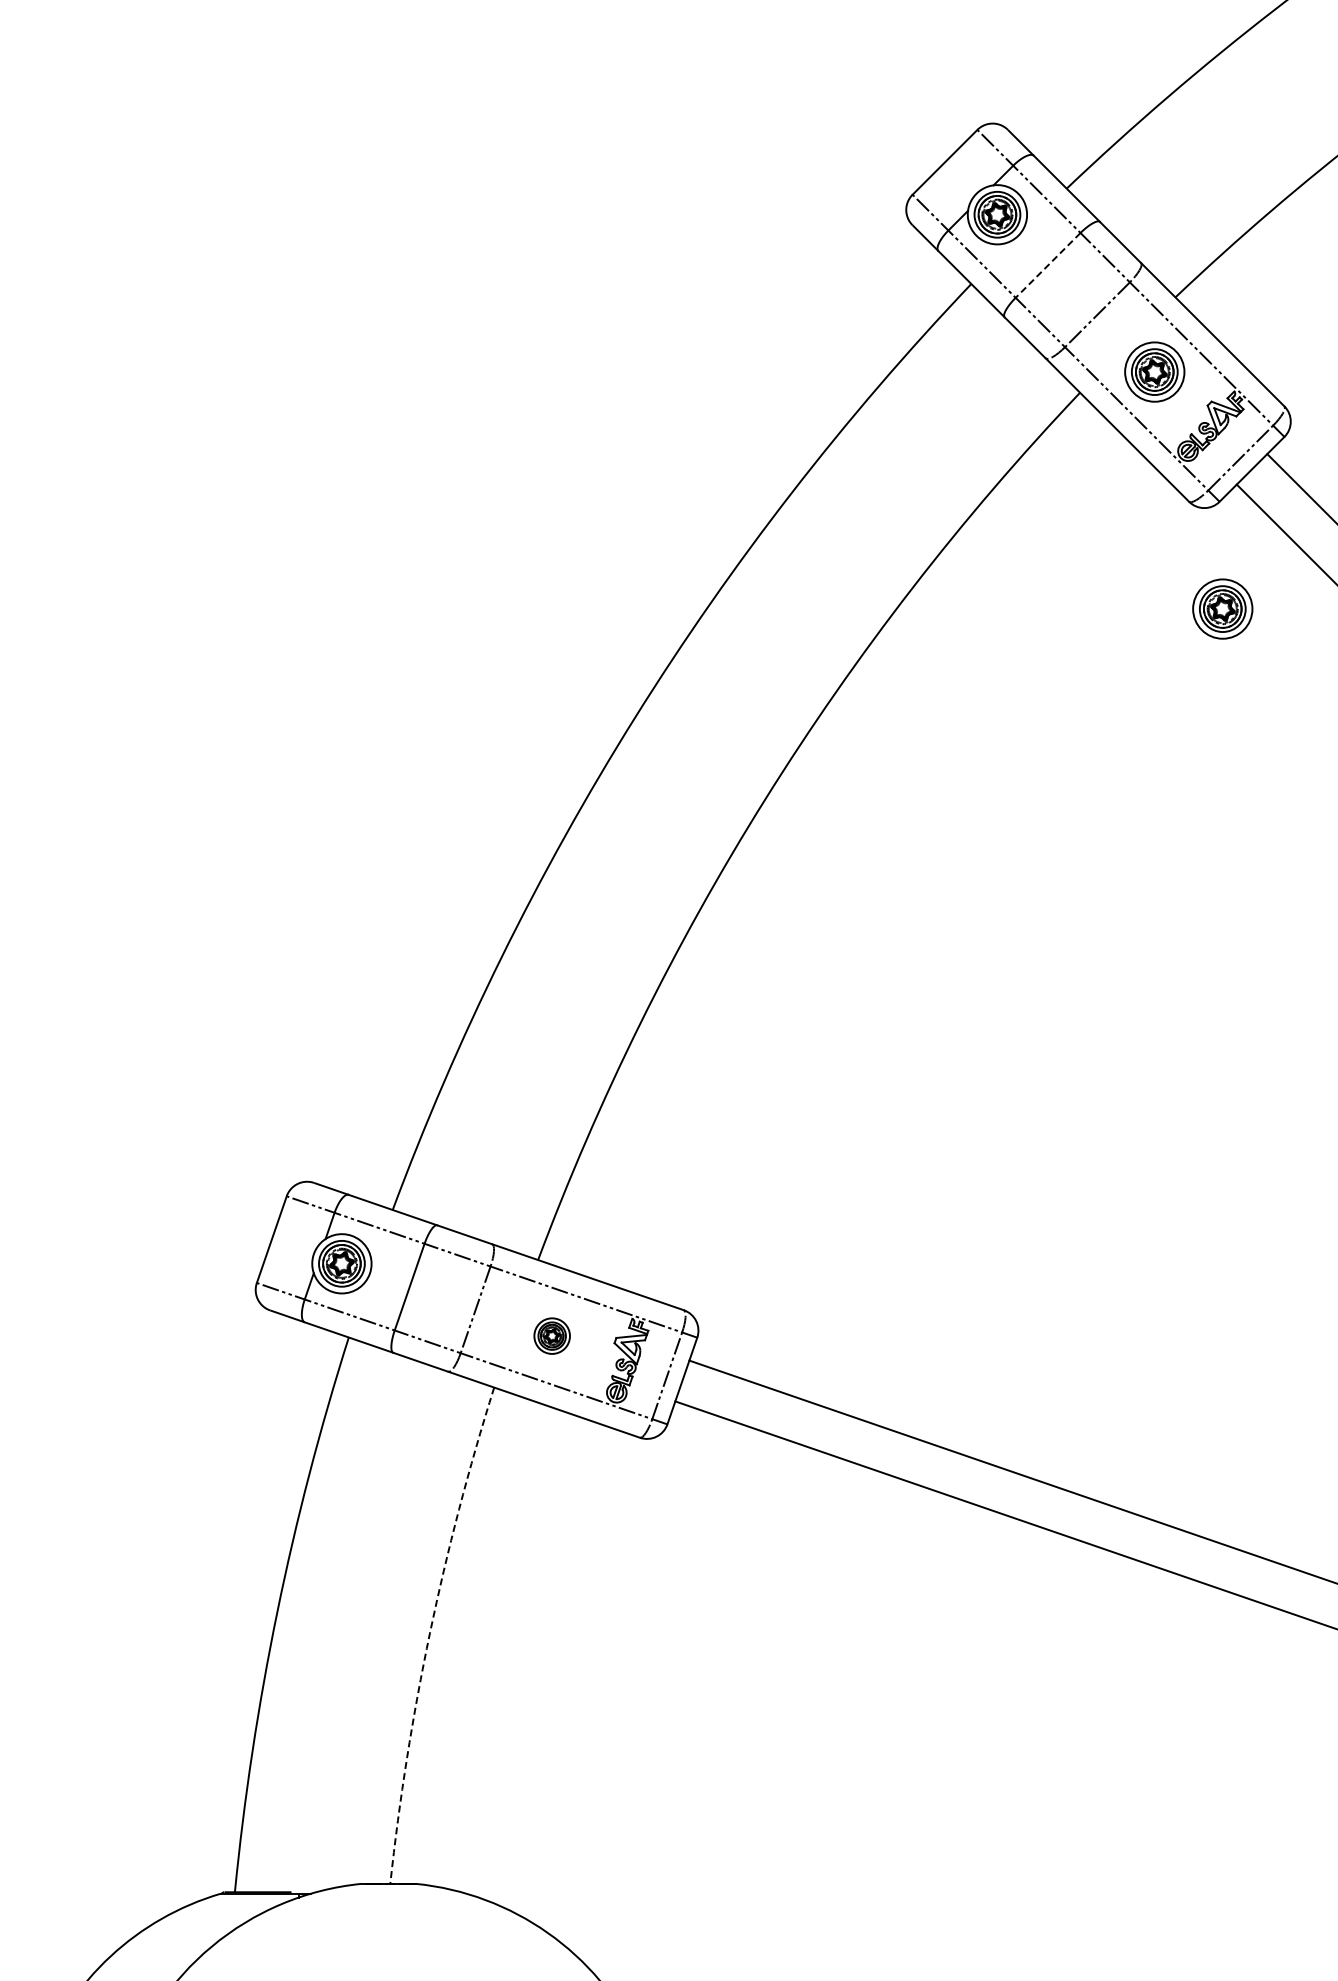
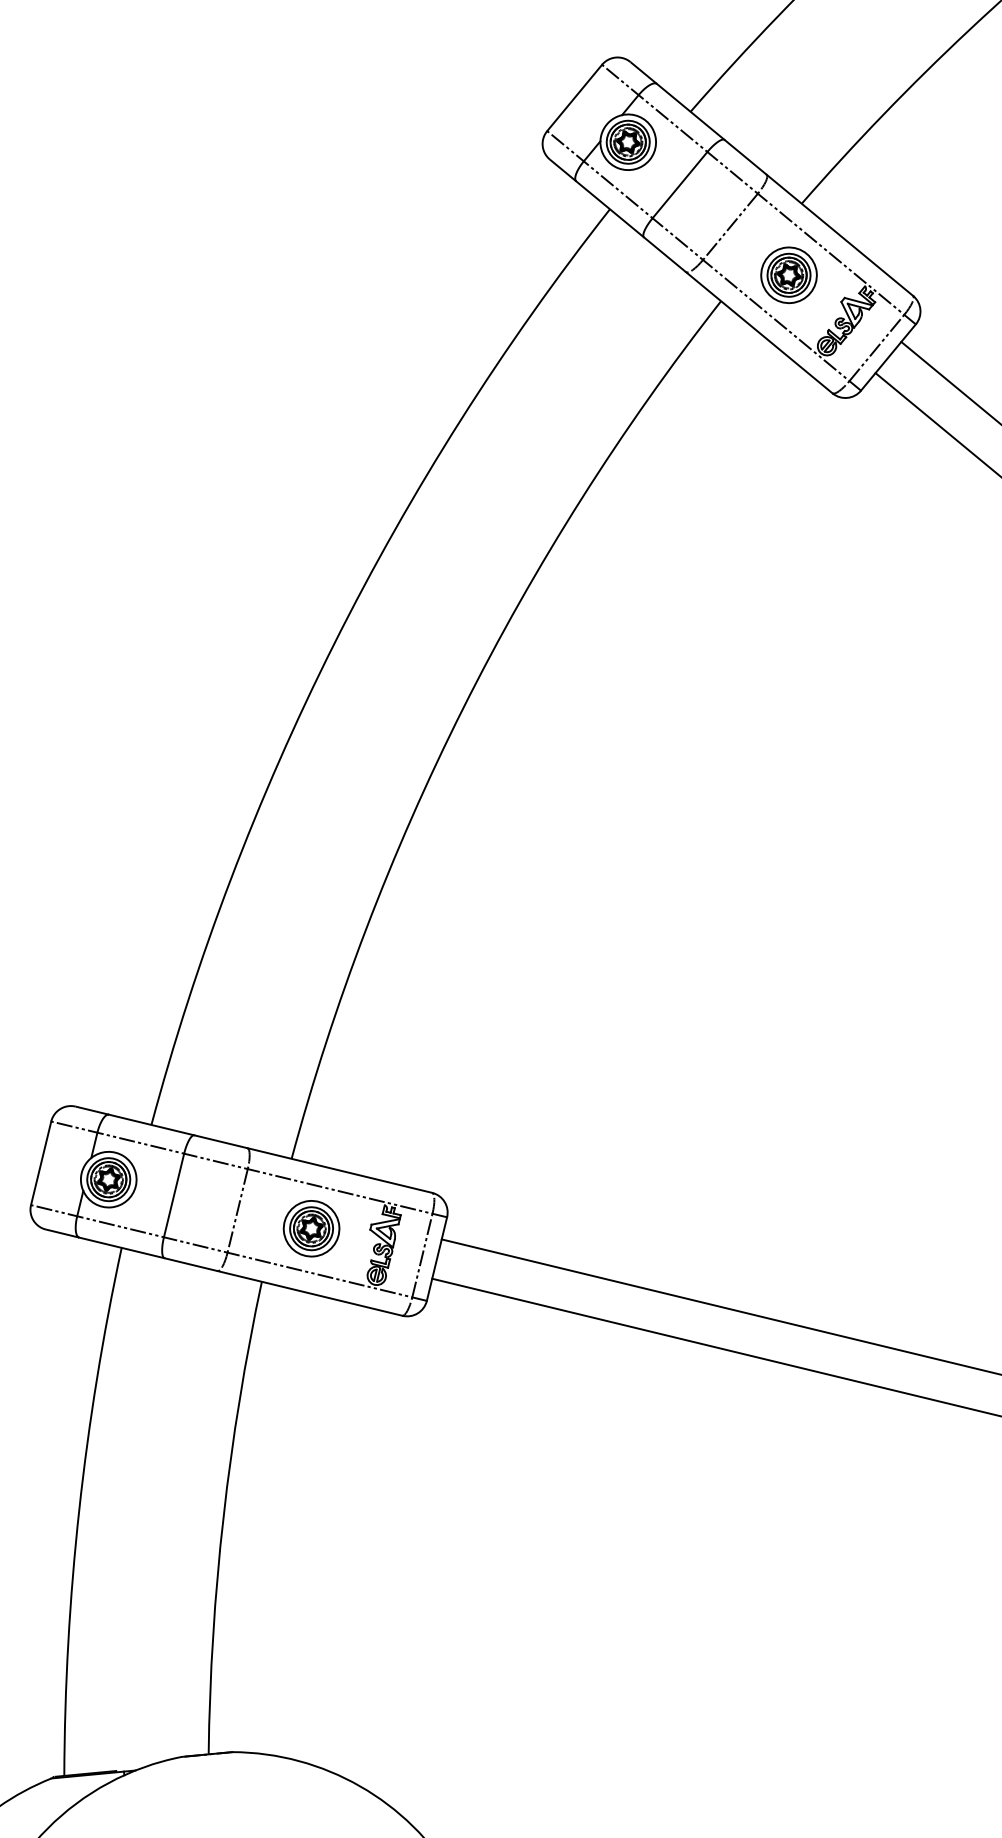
line: (1048, 265) -> (680, 185), dashed -> solid
part: (1222, 608) -> (873, 490), removed
part: (551, 1335) -> (310, 1228), size x1.67
arc: (429, 1633) -> (223, 1517), dashed -> solid

